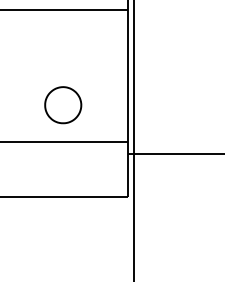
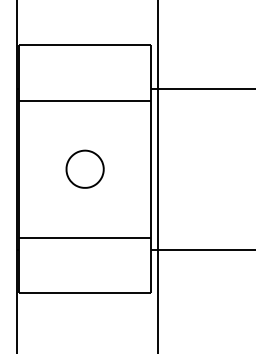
part: (62, 104) -> (84, 168), moved

